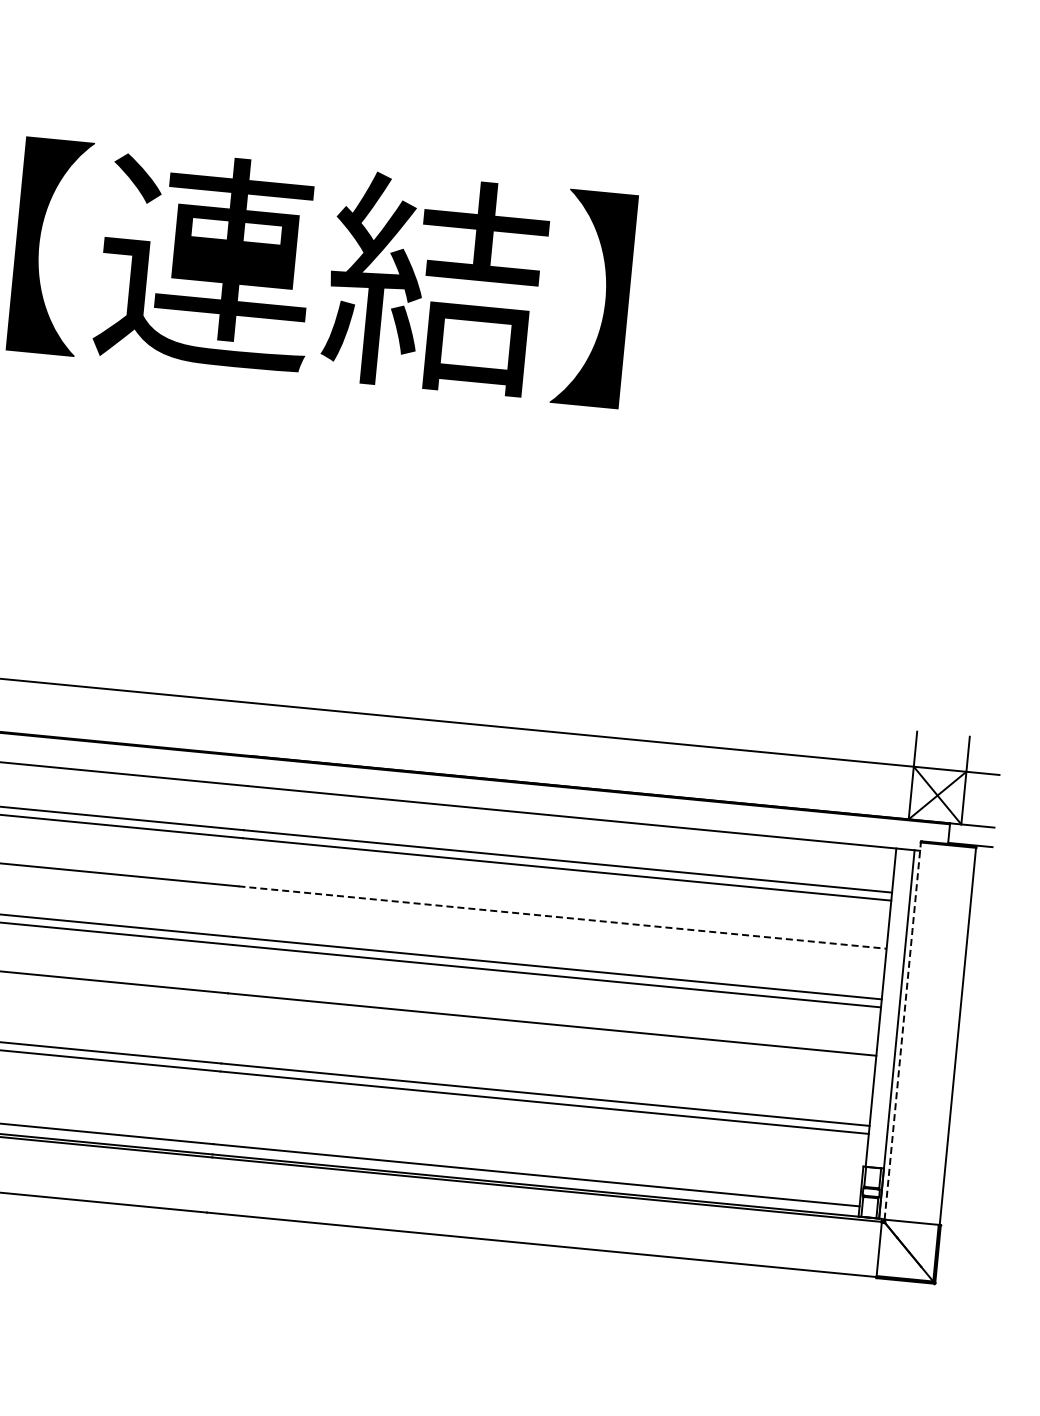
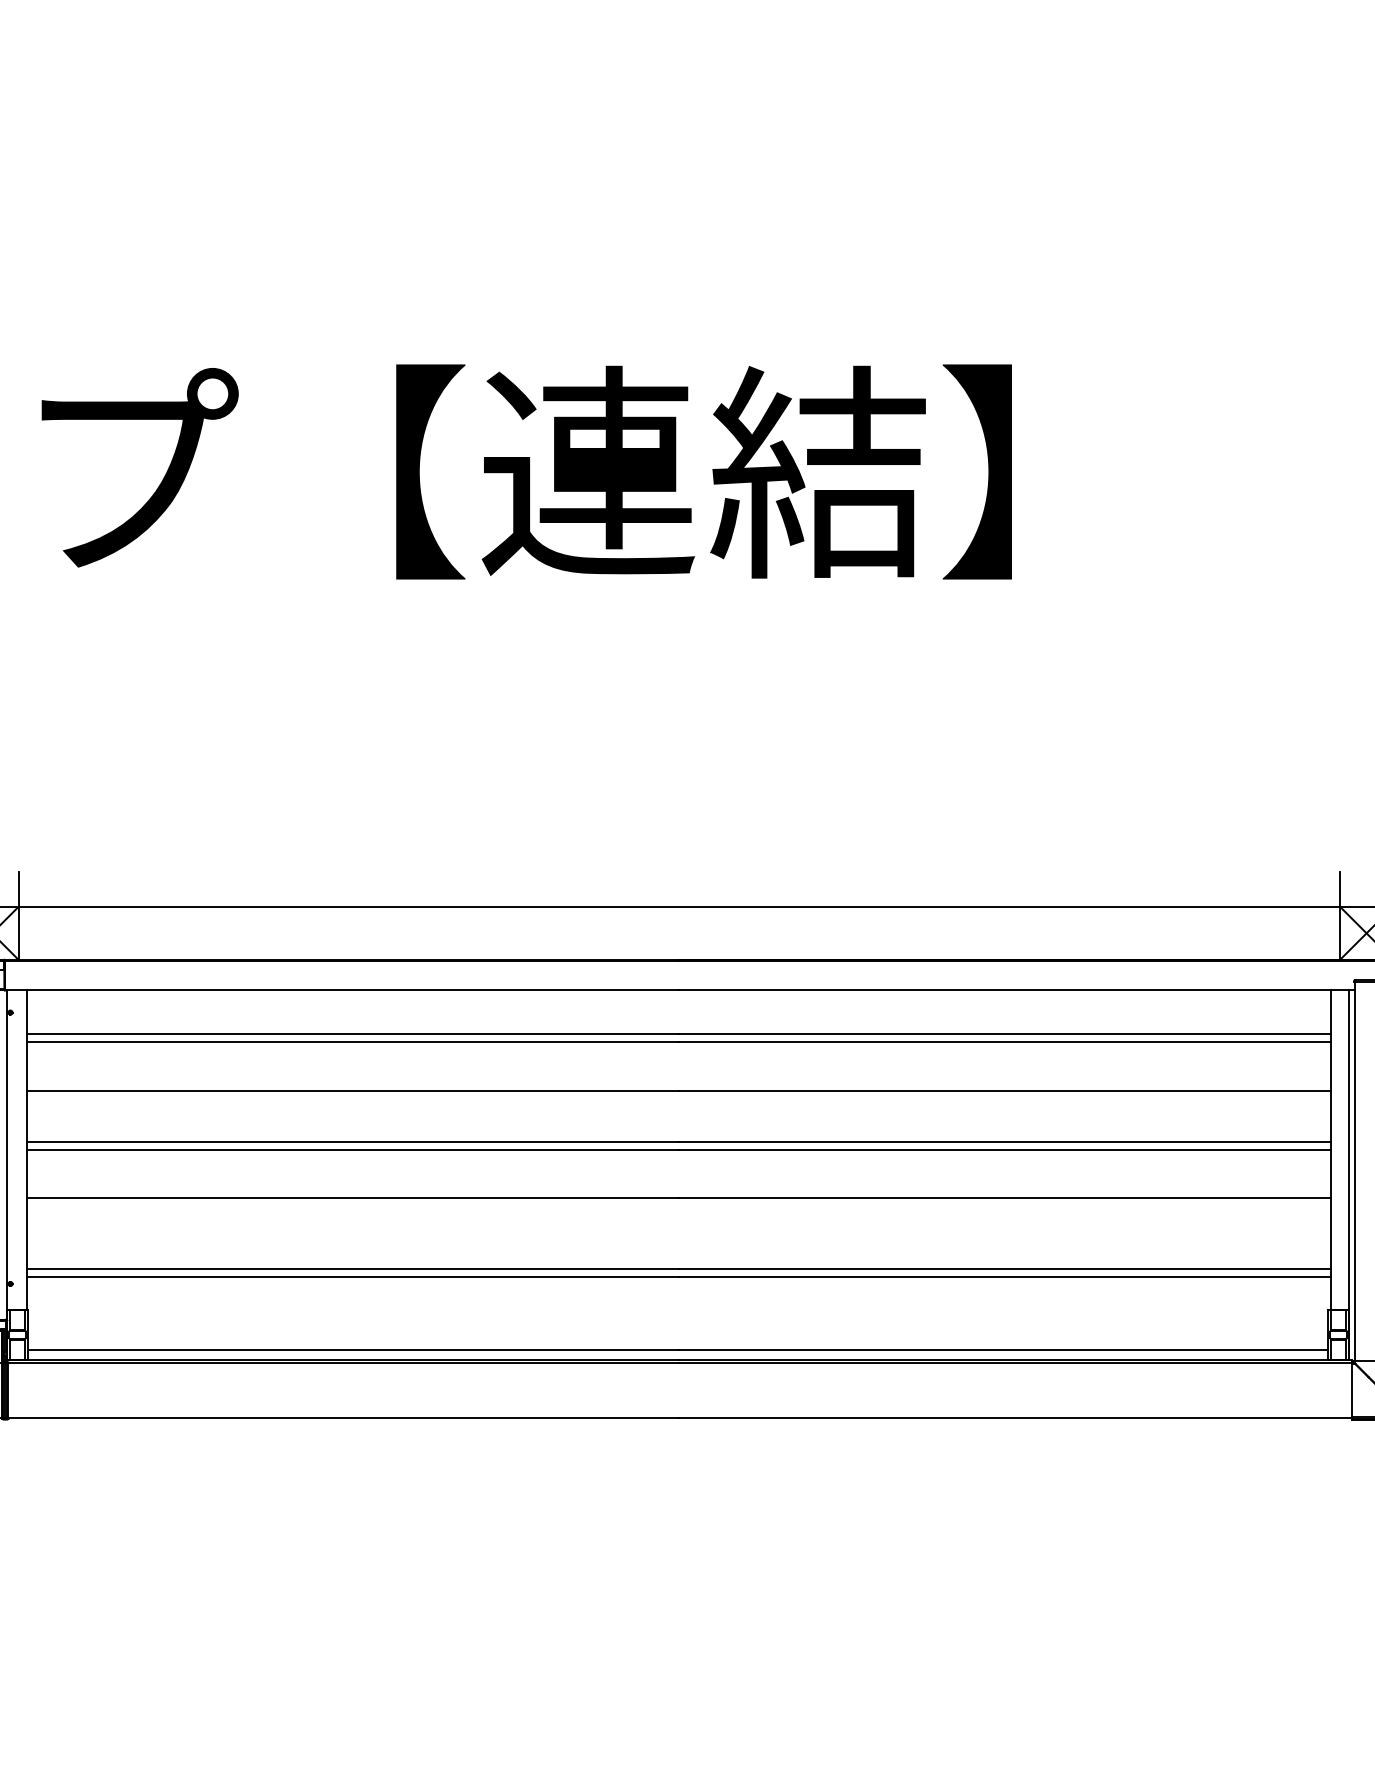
line: (562, 917) -> (1004, 1090), dashed -> solid
line: (902, 1030) -> (1354, 1170), dashed -> solid

